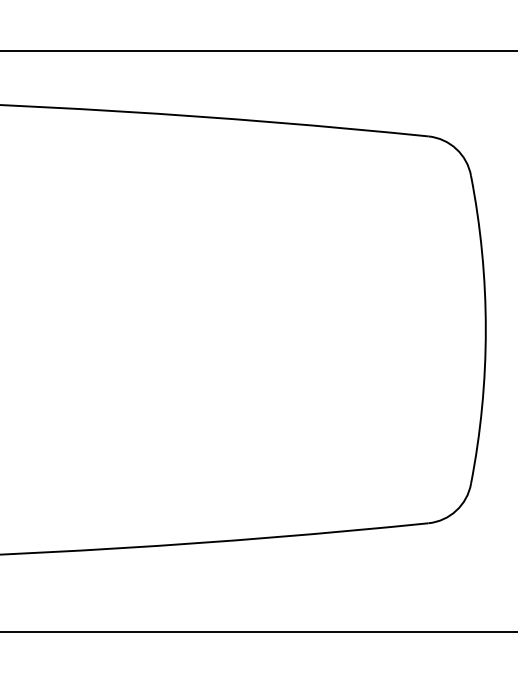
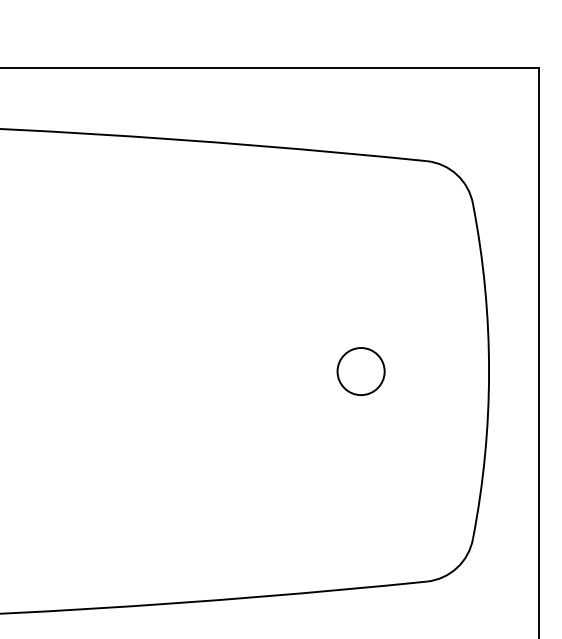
circle: (367, 329) -> (360, 371), added

